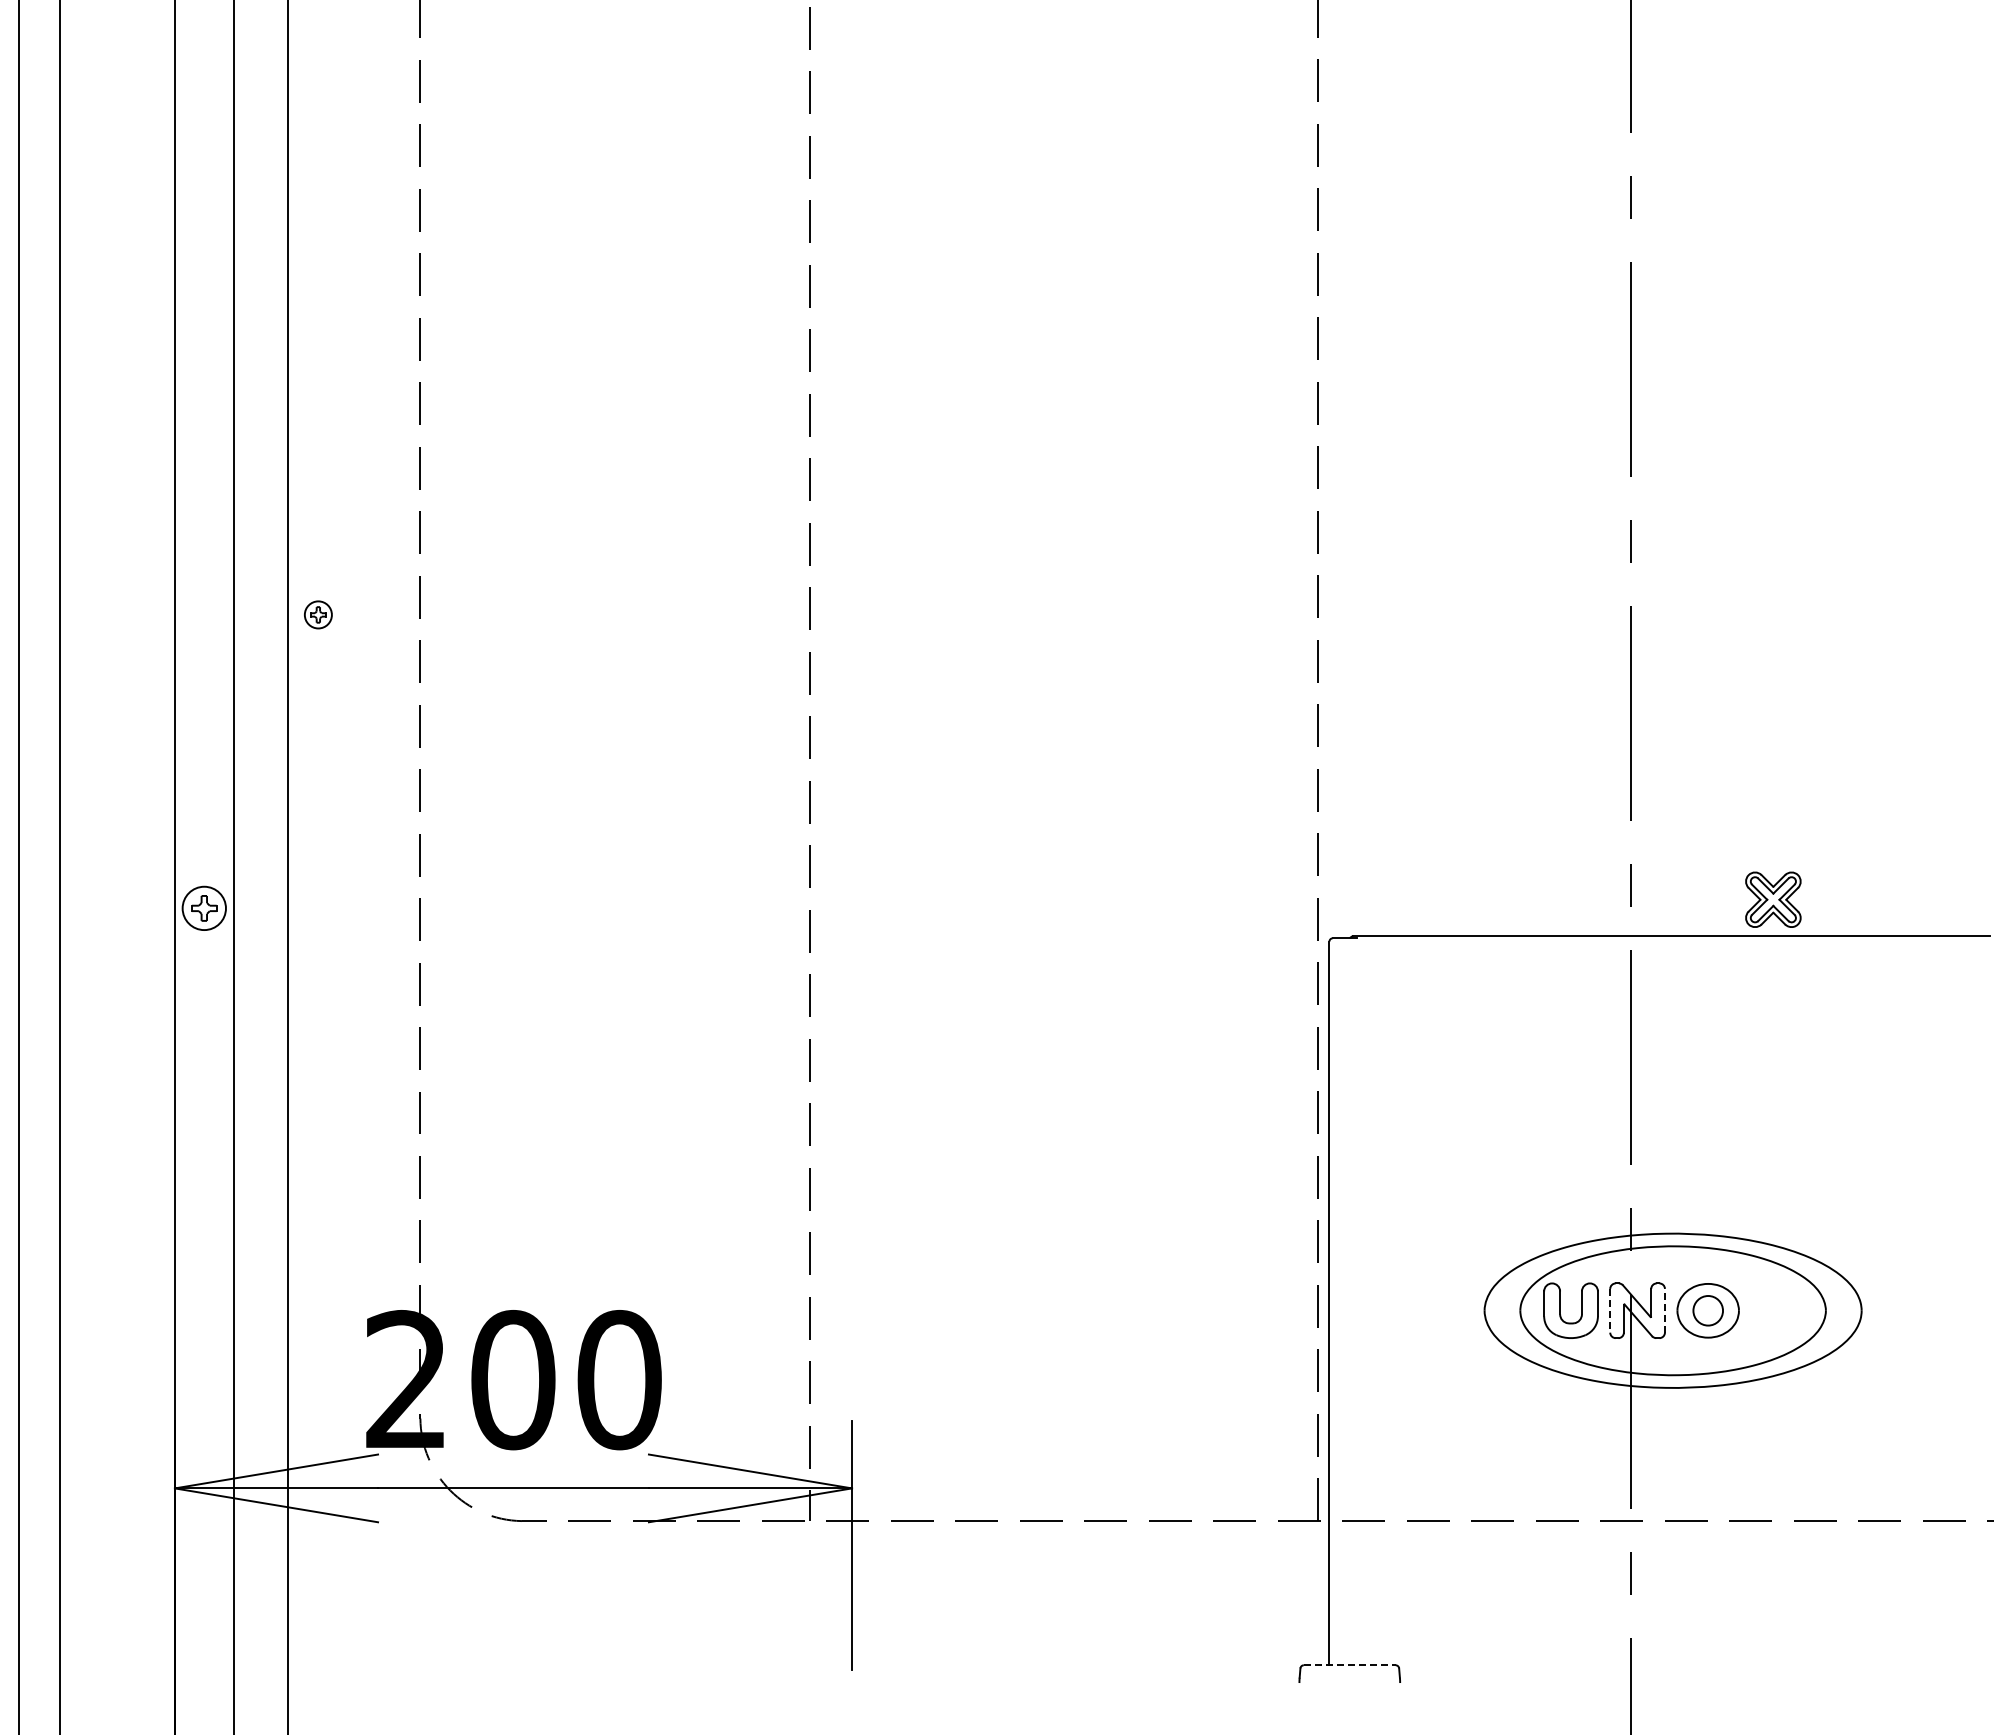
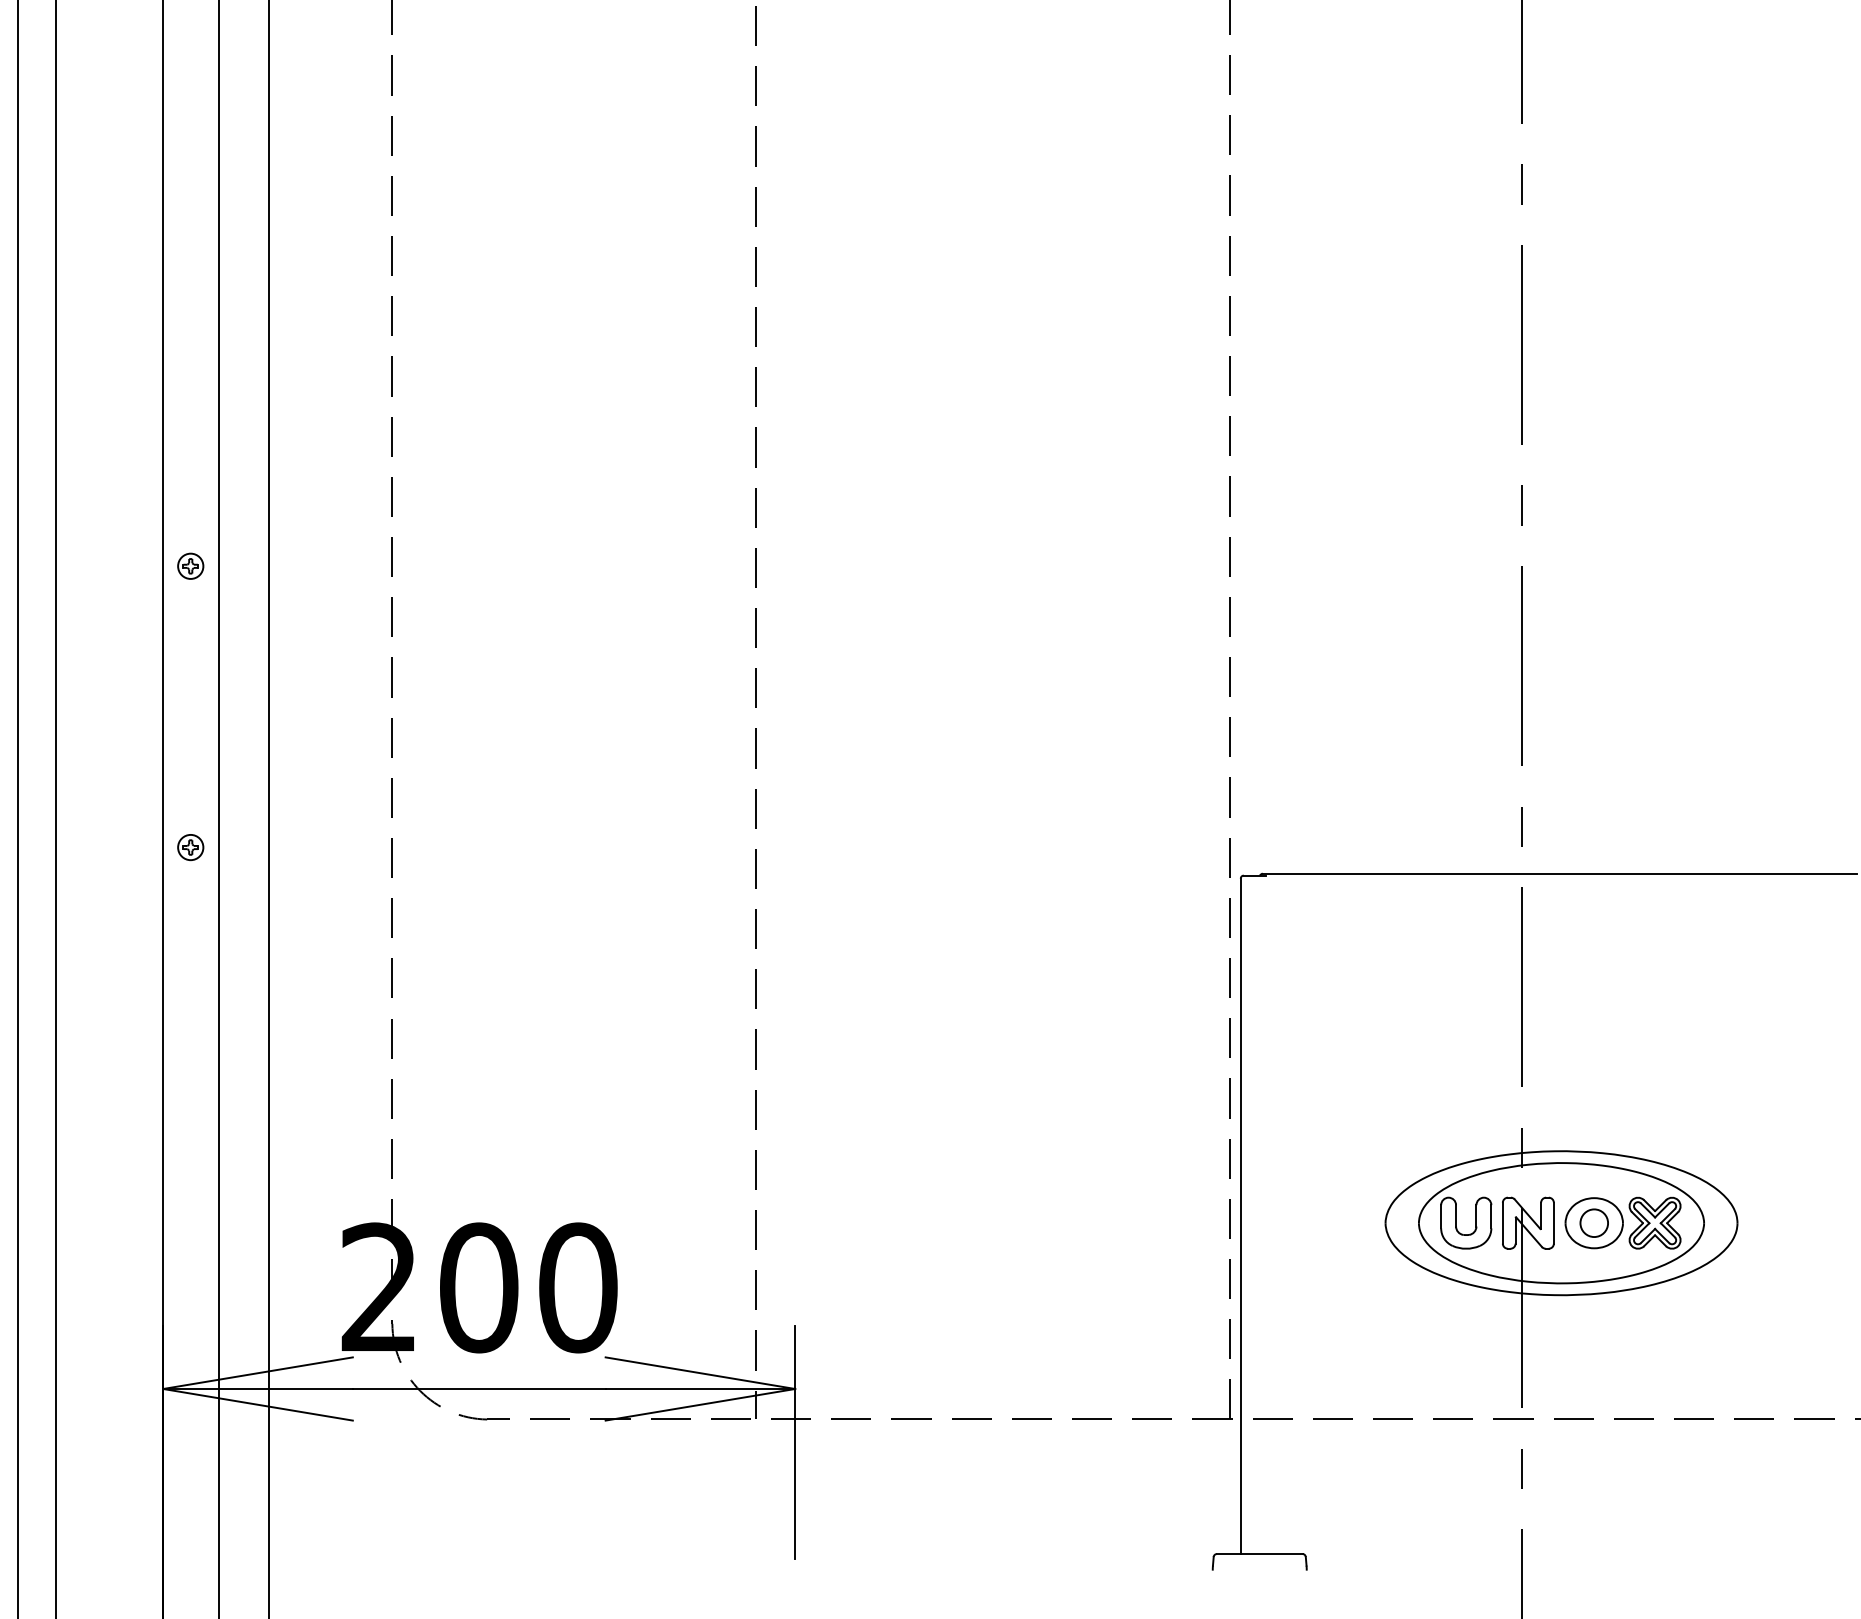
part: (318, 614) -> (190, 565), moved
part: (1773, 899) -> (1655, 1222), moved
part: (204, 907) -> (190, 846), size x0.62
line: (1610, 1310) -> (1503, 1222), dashed -> solid
line: (1664, 1310) -> (1553, 1222), dashed -> solid
line: (1349, 1665) -> (1259, 1554), dashed -> solid

